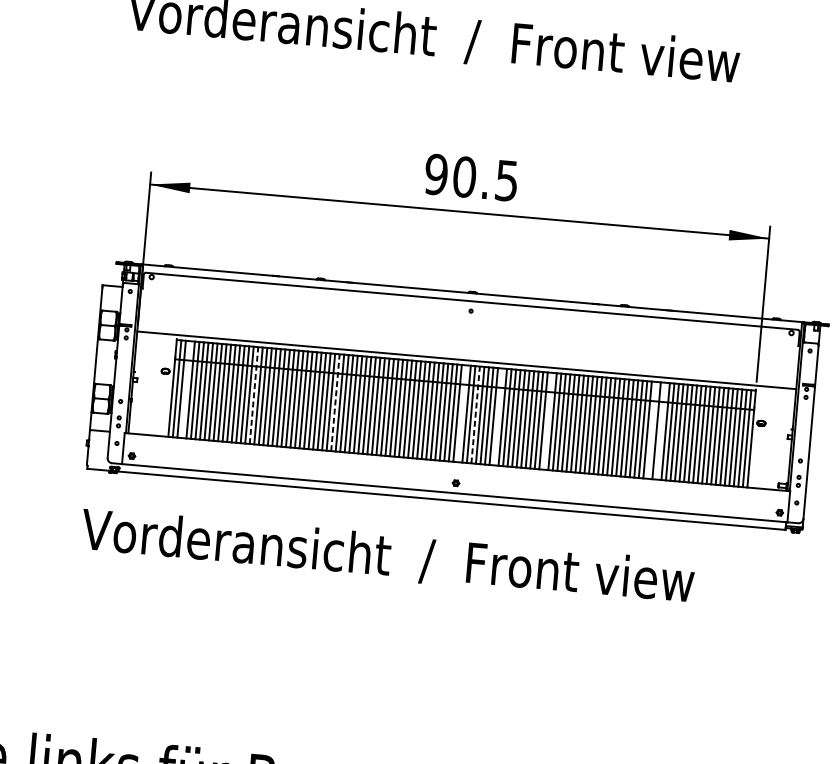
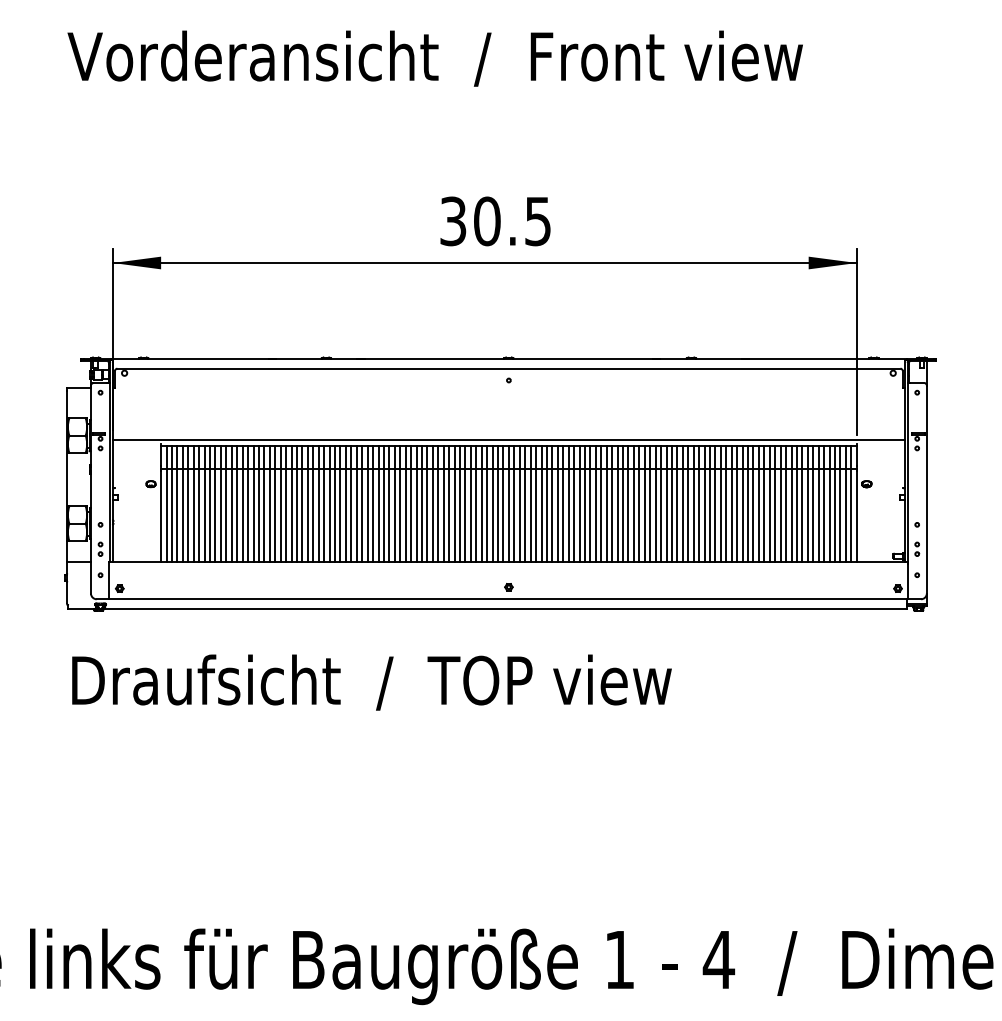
text: (435, 174) -> (452, 221), 90.5 -> 30.5
line: (186, 389) -> (177, 503), added
line: (253, 395) -> (258, 503), dashed -> solid
line: (335, 402) -> (356, 503), dashed -> solid
line: (461, 413) -> (508, 503), added
line: (475, 414) -> (525, 503), dashed -> solid
line: (498, 416) -> (552, 503), added
line: (548, 421) -> (612, 503), added
line: (652, 430) -> (737, 503), added
line: (661, 430) -> (748, 503), added
text: (387, 557) -> (434, 682), Vorderansicht  /  Front view -> Draufsicht  /  TOP view

